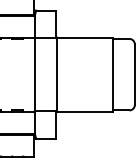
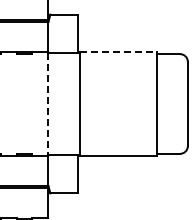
line: (85, 37) -> (118, 52), solid -> dashed
line: (34, 75) -> (48, 104), solid -> dashed

